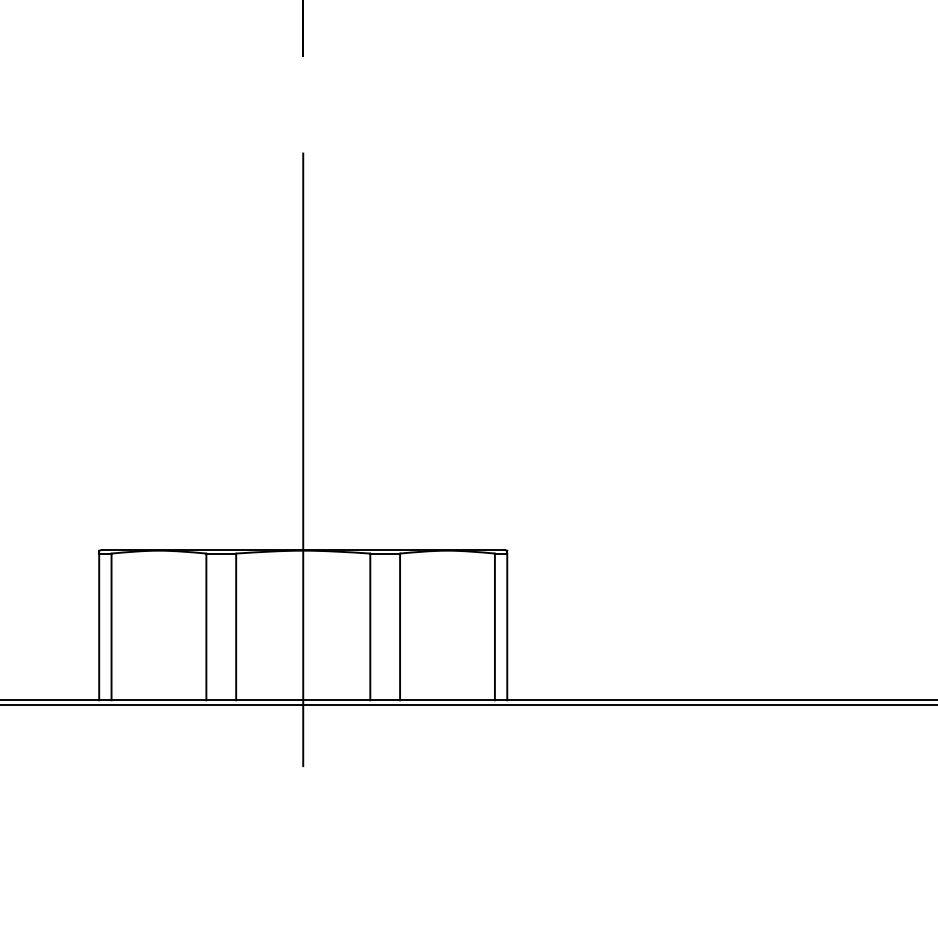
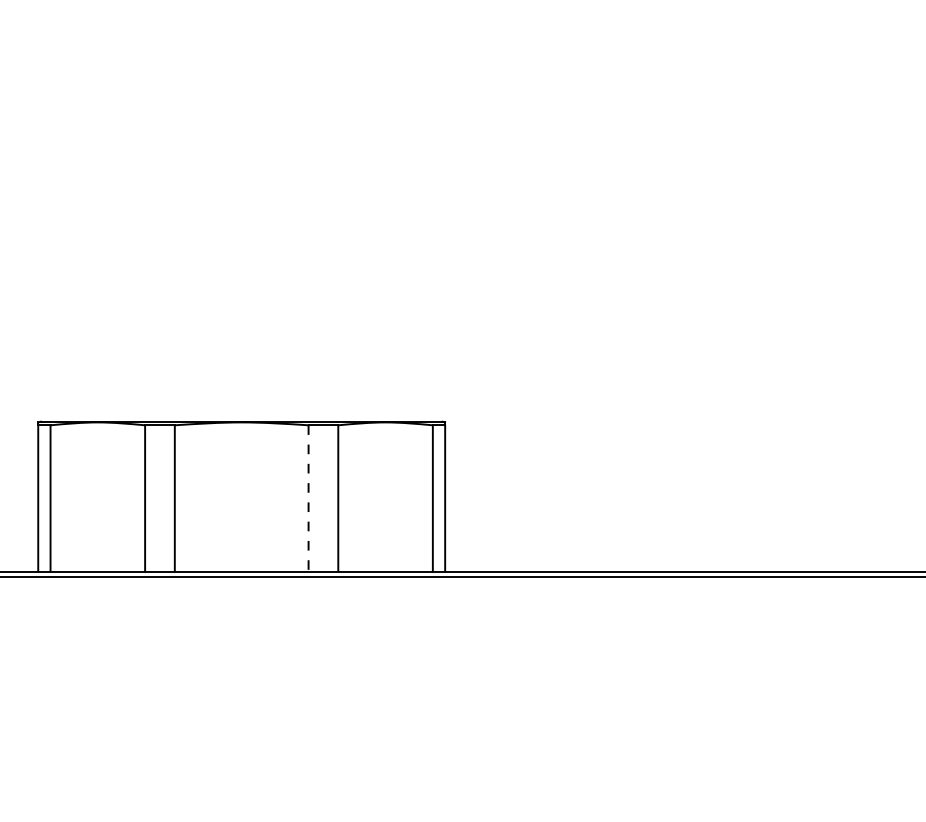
line: (303, 459) -> (241, 331), removed
line: (370, 627) -> (308, 499), solid -> dashed

